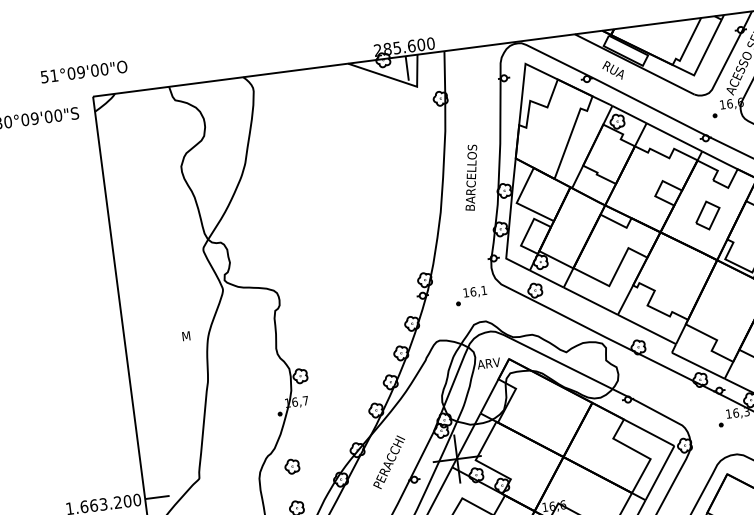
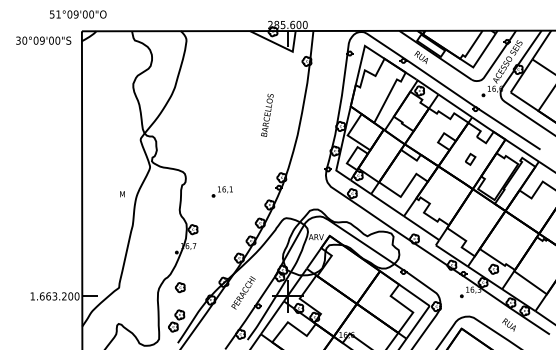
text: (471, 176) -> (267, 114), moved
part: (707, 215) -> (470, 159), size x0.6
part: (469, 295) -> (221, 191), moved

